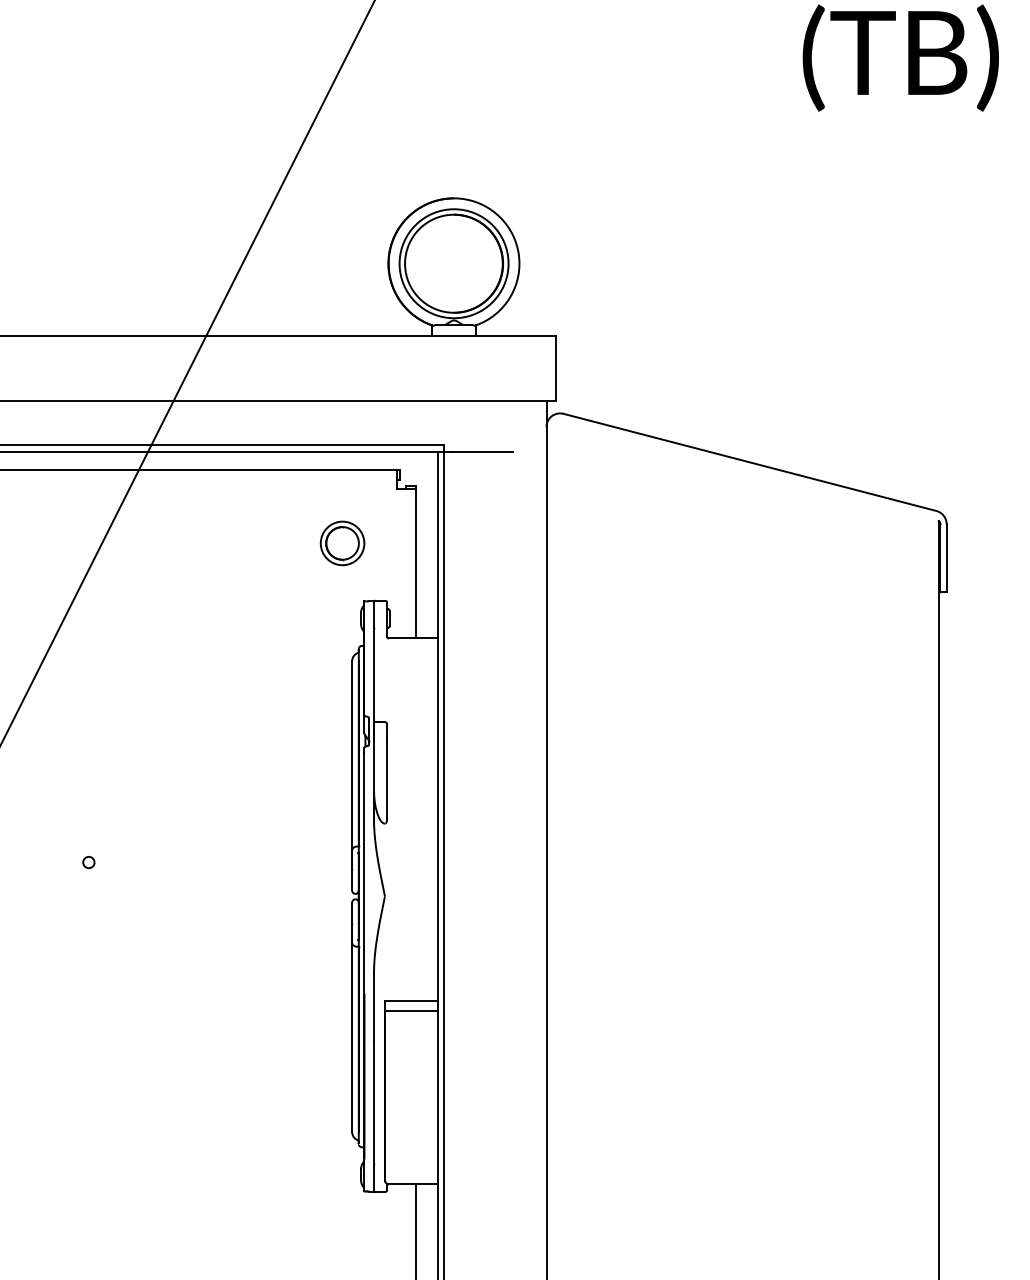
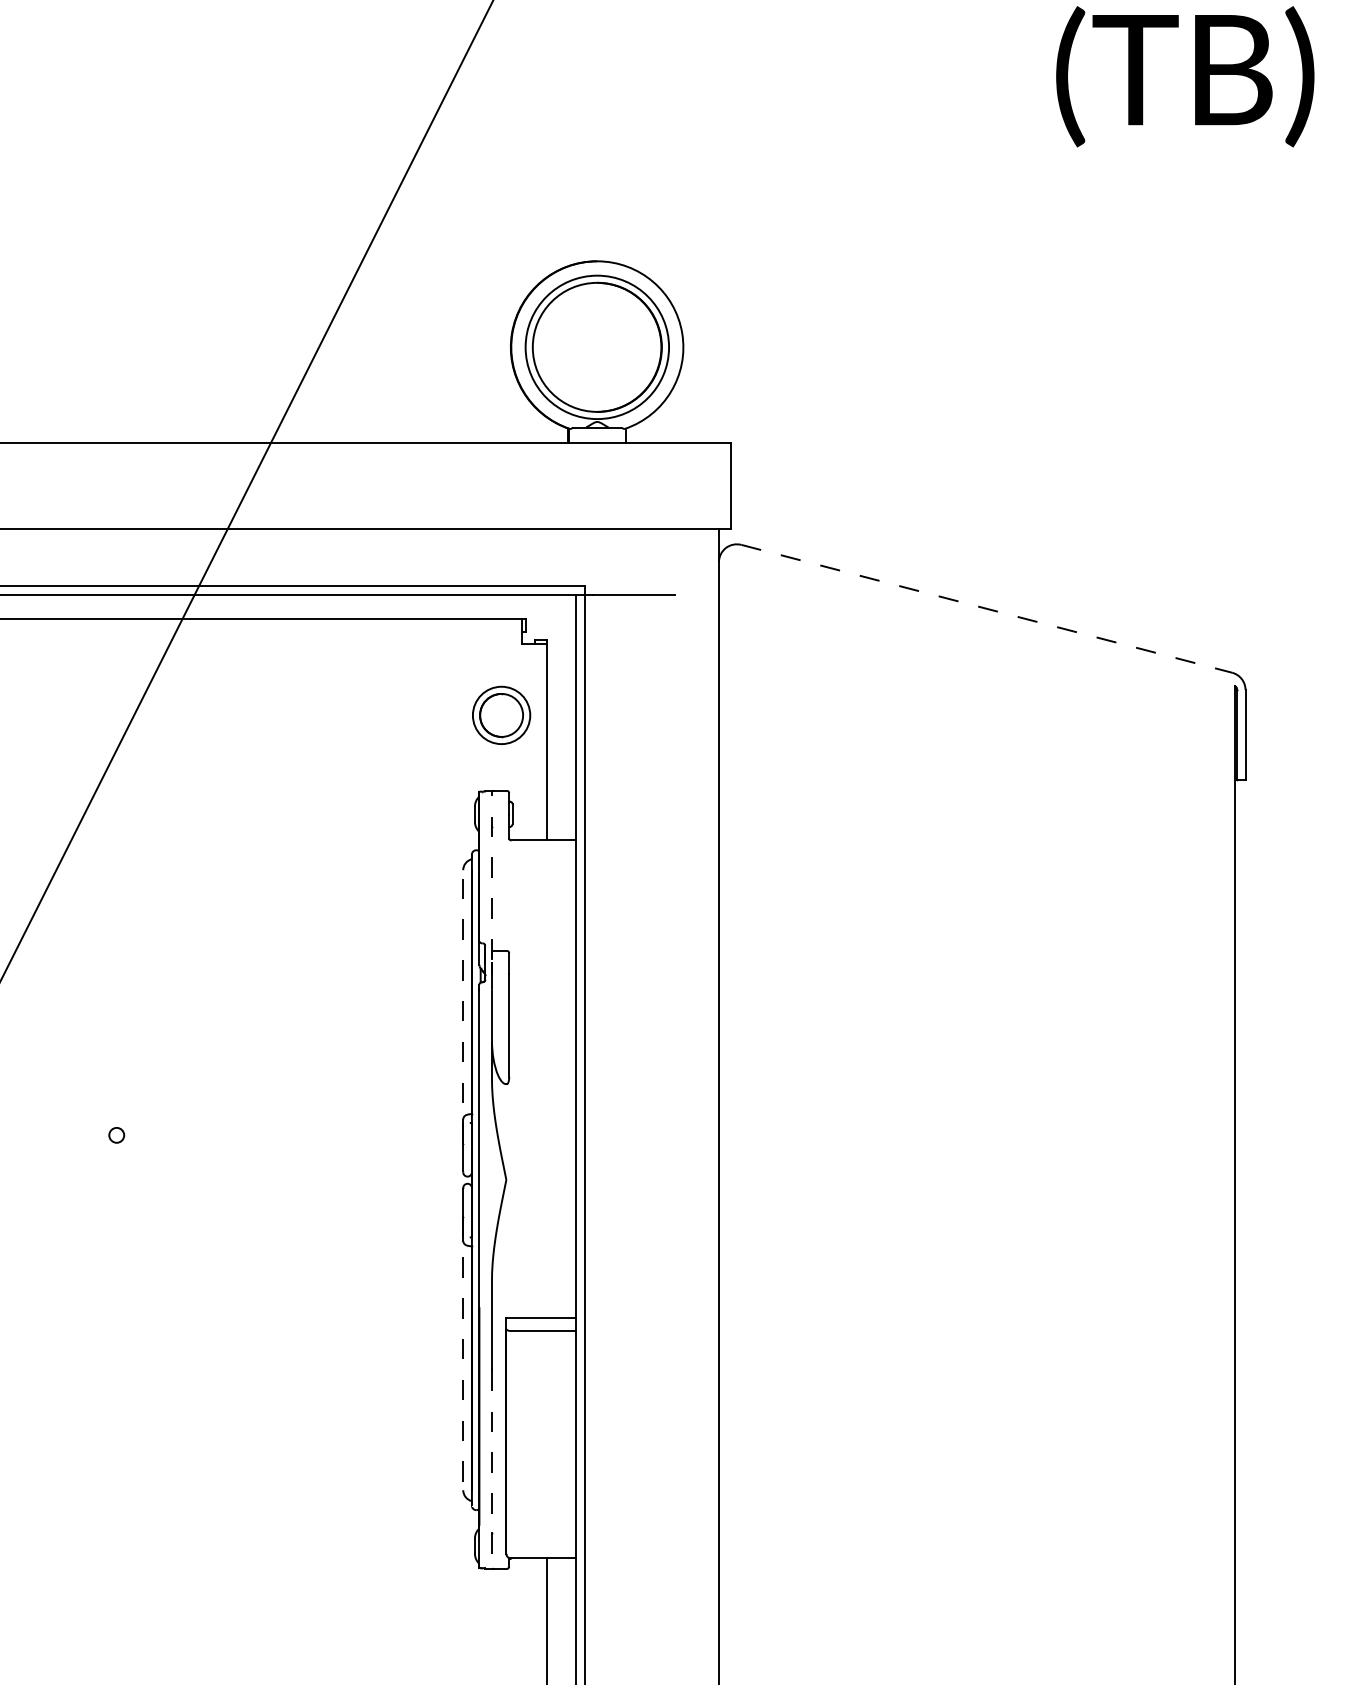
line: (749, 462) -> (986, 608), solid -> dashed
part: (342, 542) -> (501, 714), moved
line: (374, 664) -> (492, 874), solid -> dashed
line: (352, 764) -> (463, 1006), solid -> dashed
line: (352, 1028) -> (463, 1353), solid -> dashed
line: (374, 1116) -> (492, 1469), solid -> dashed

